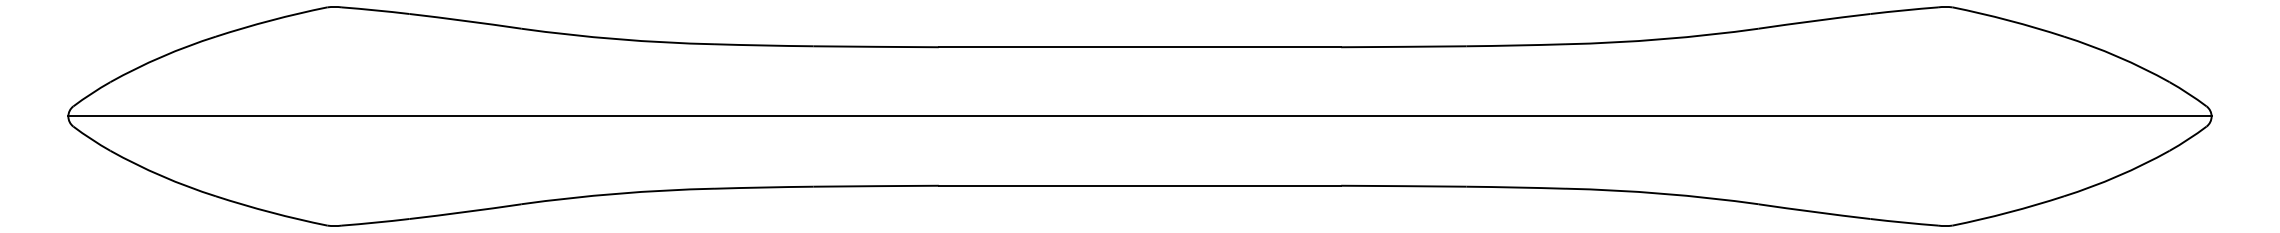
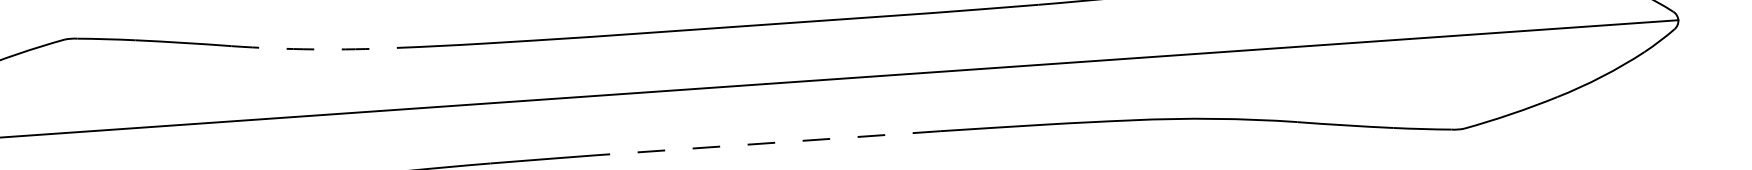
arc: (617, 39) -> (314, 49), solid -> dashed
line: (1139, 185) -> (768, 143), solid -> dashed

